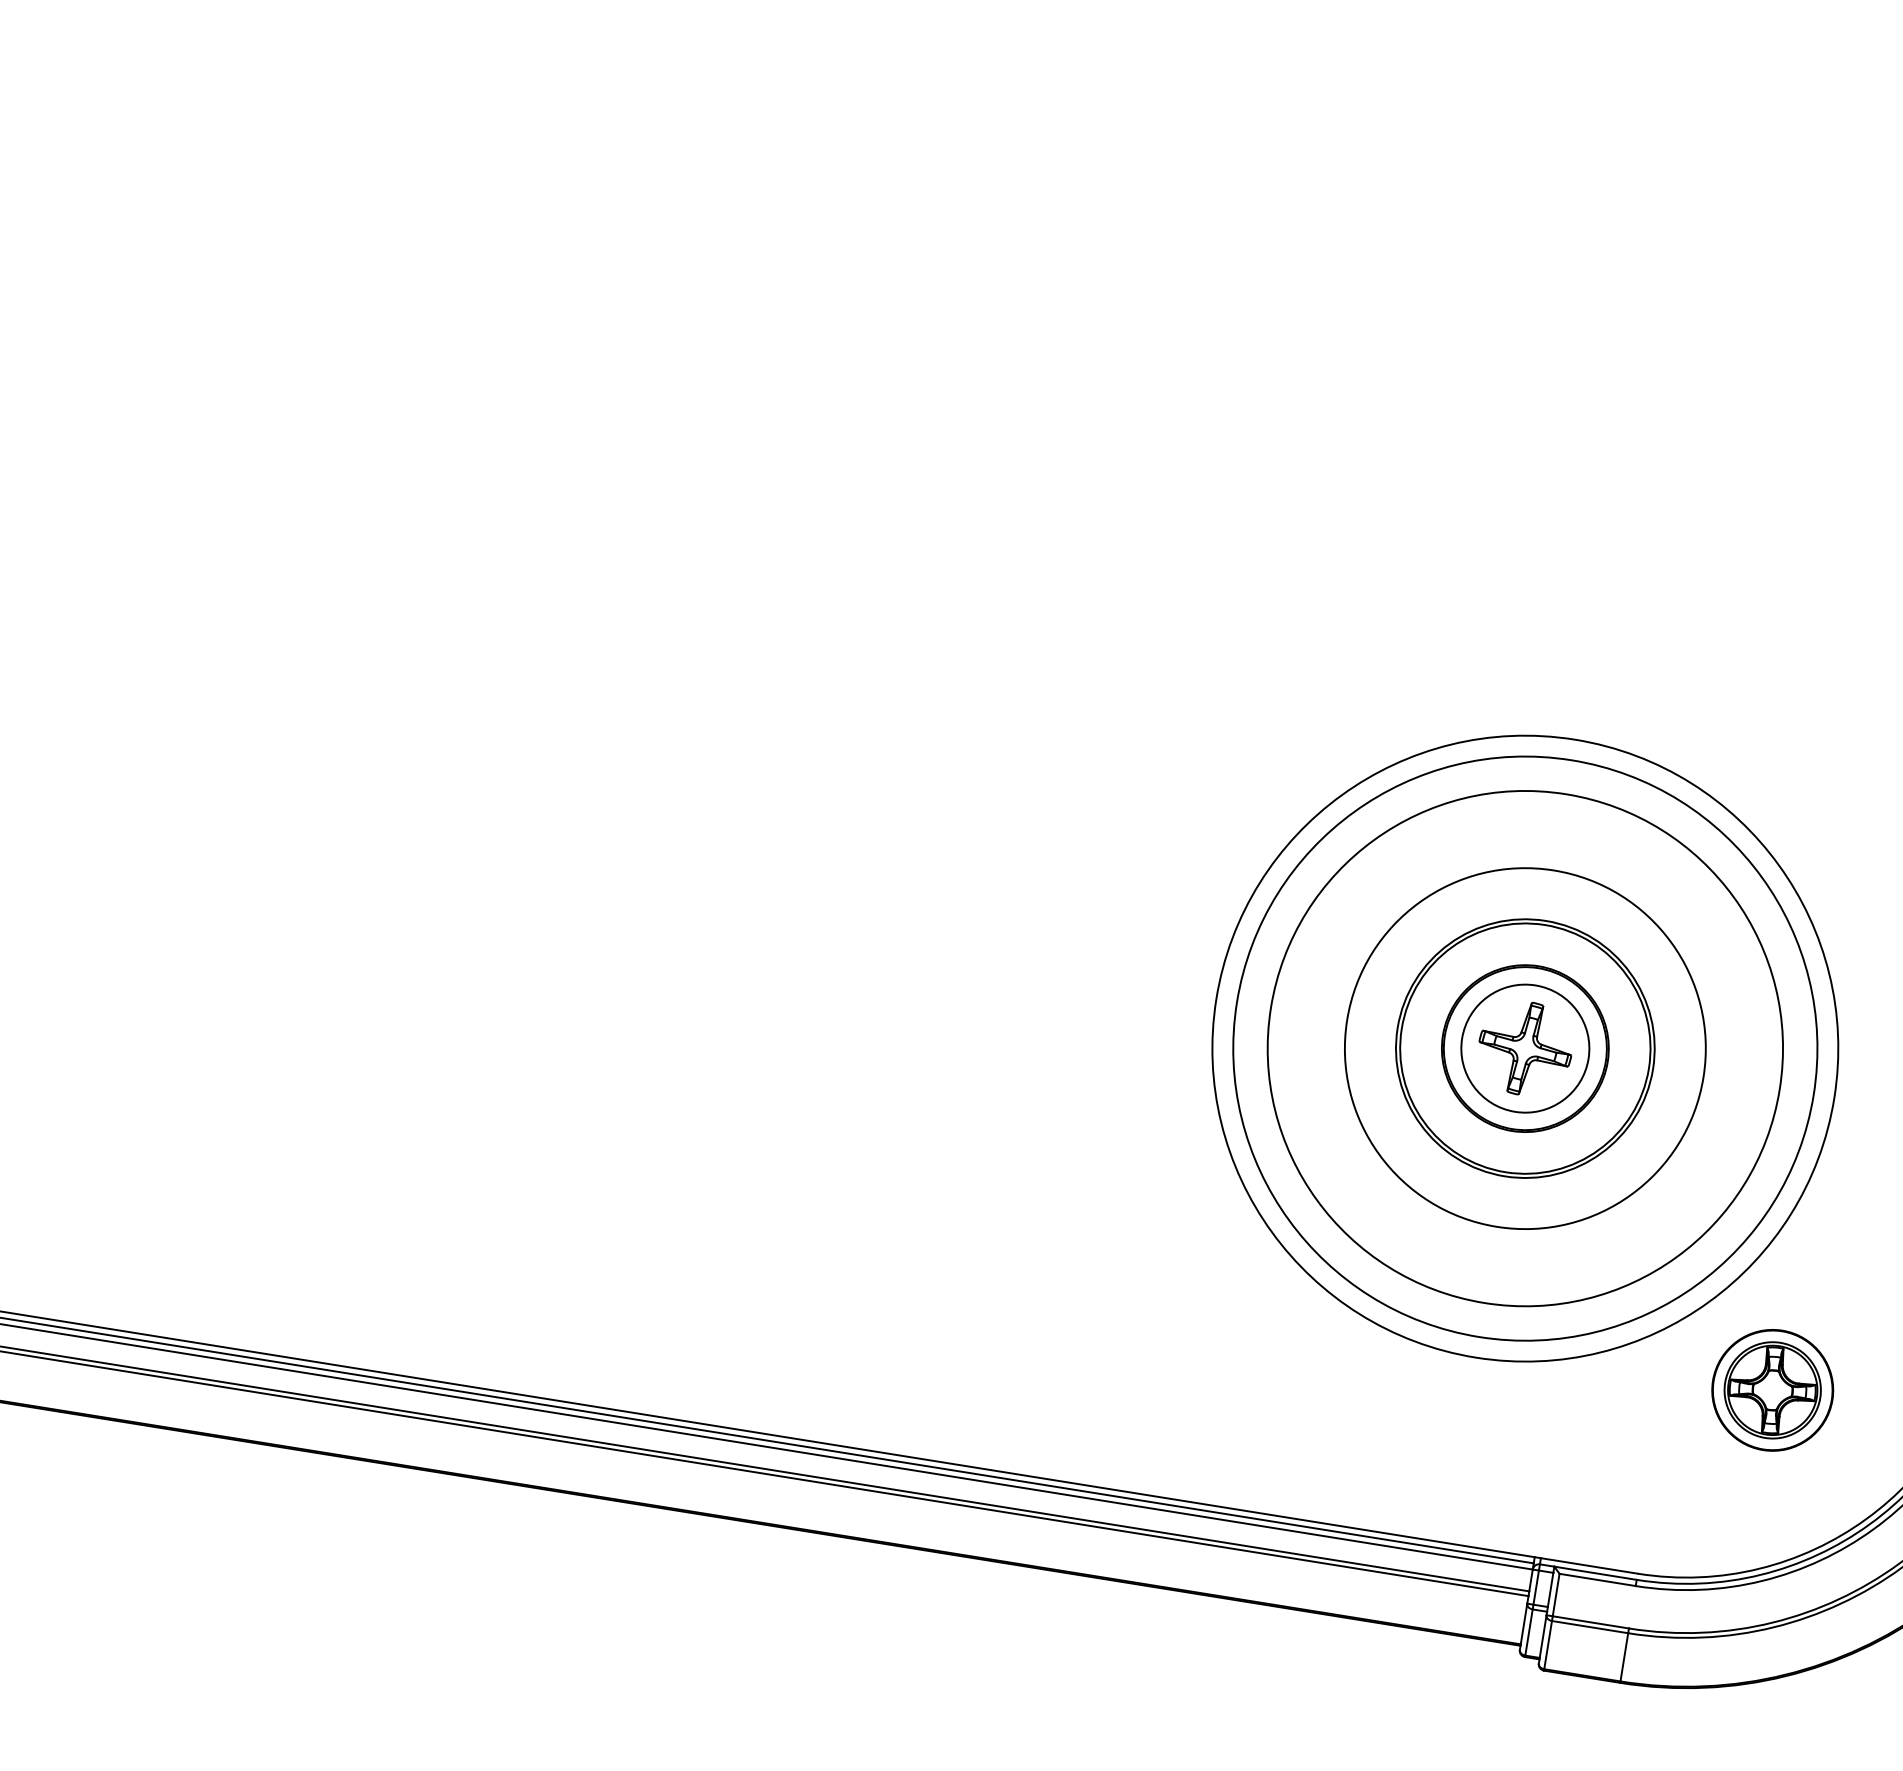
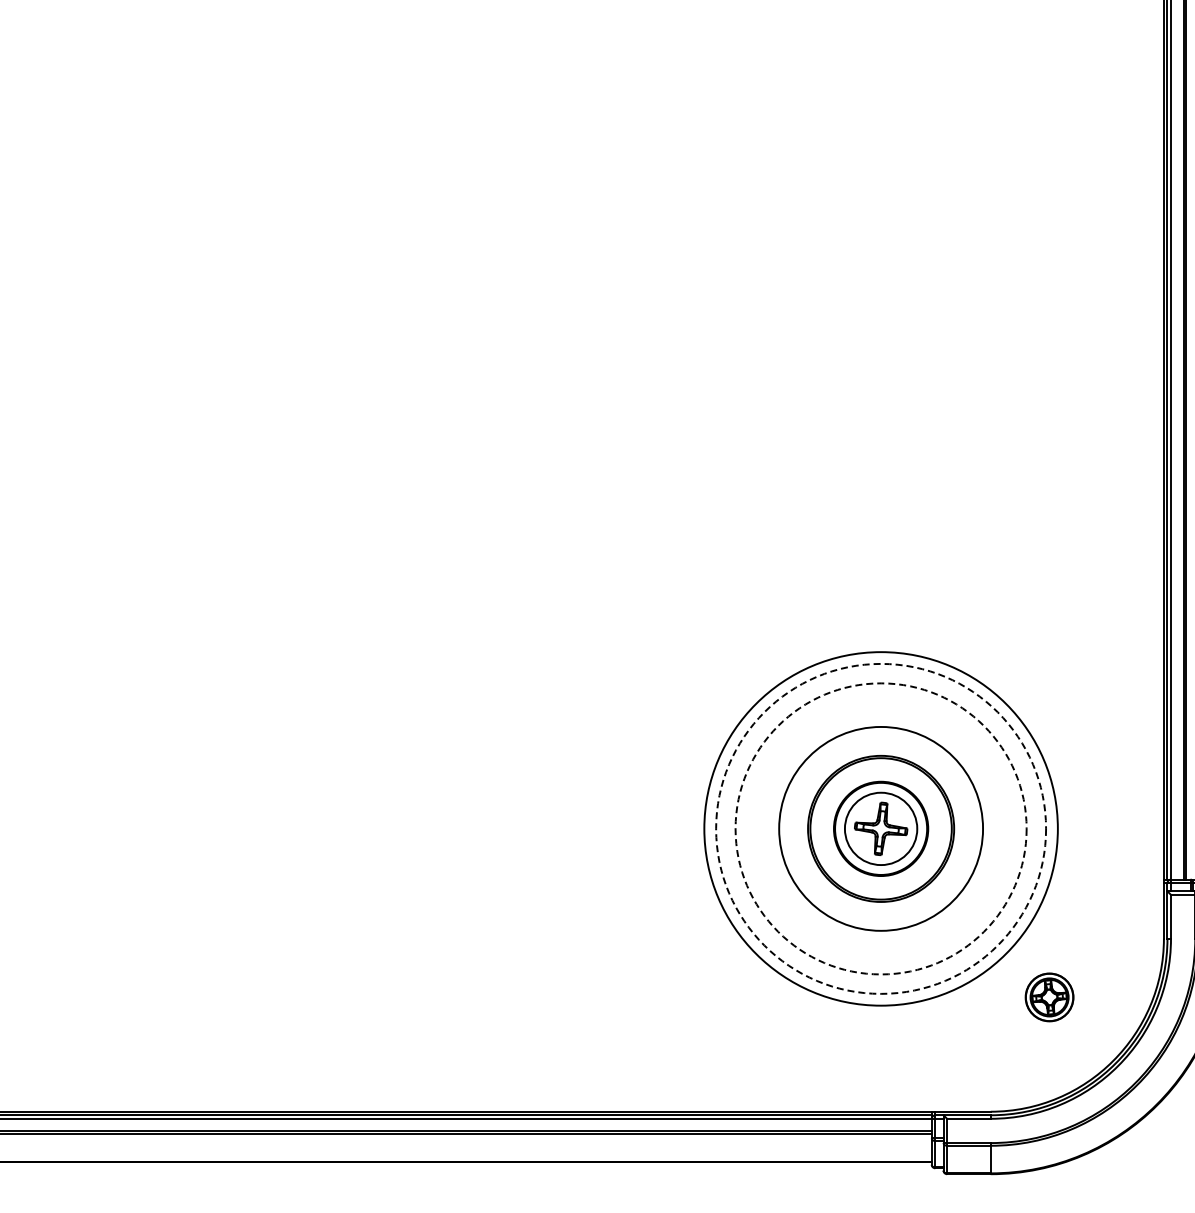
circle: (1524, 1047) -> (880, 828), solid -> dashed
circle: (1526, 1048) -> (881, 828), solid -> dashed
part: (1772, 1390) -> (1049, 997), size x0.7

